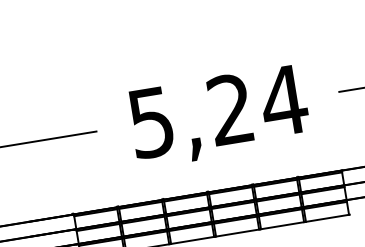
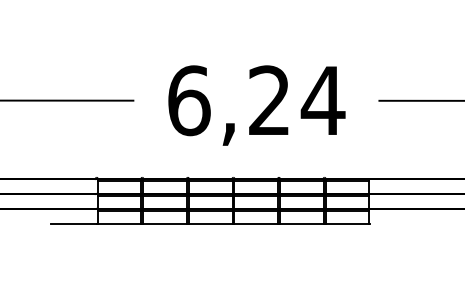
text: (151, 122) -> (189, 100), 5,24 -> 6,24

